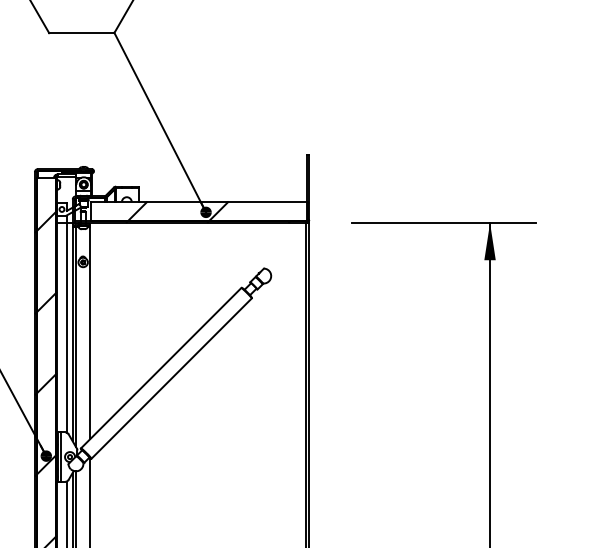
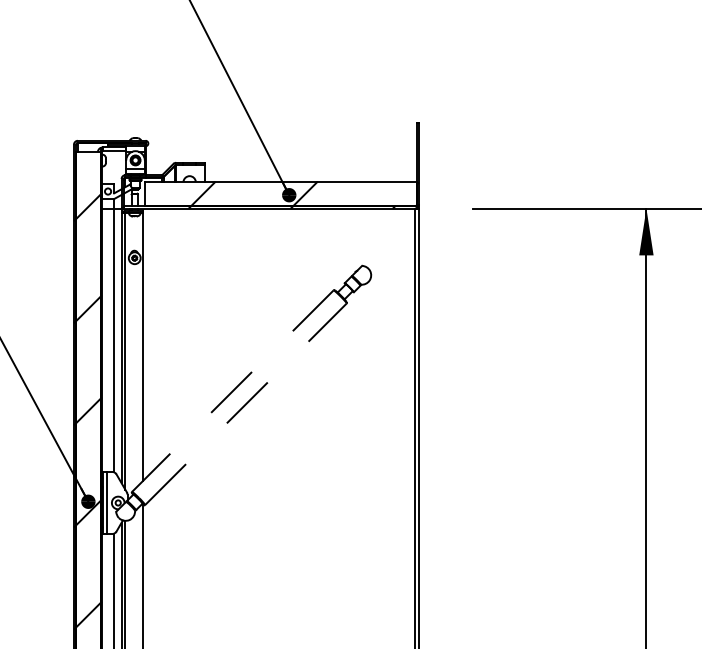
line: (160, 368) -> (231, 391), solid -> dashed
line: (172, 378) -> (247, 404), solid -> dashed

